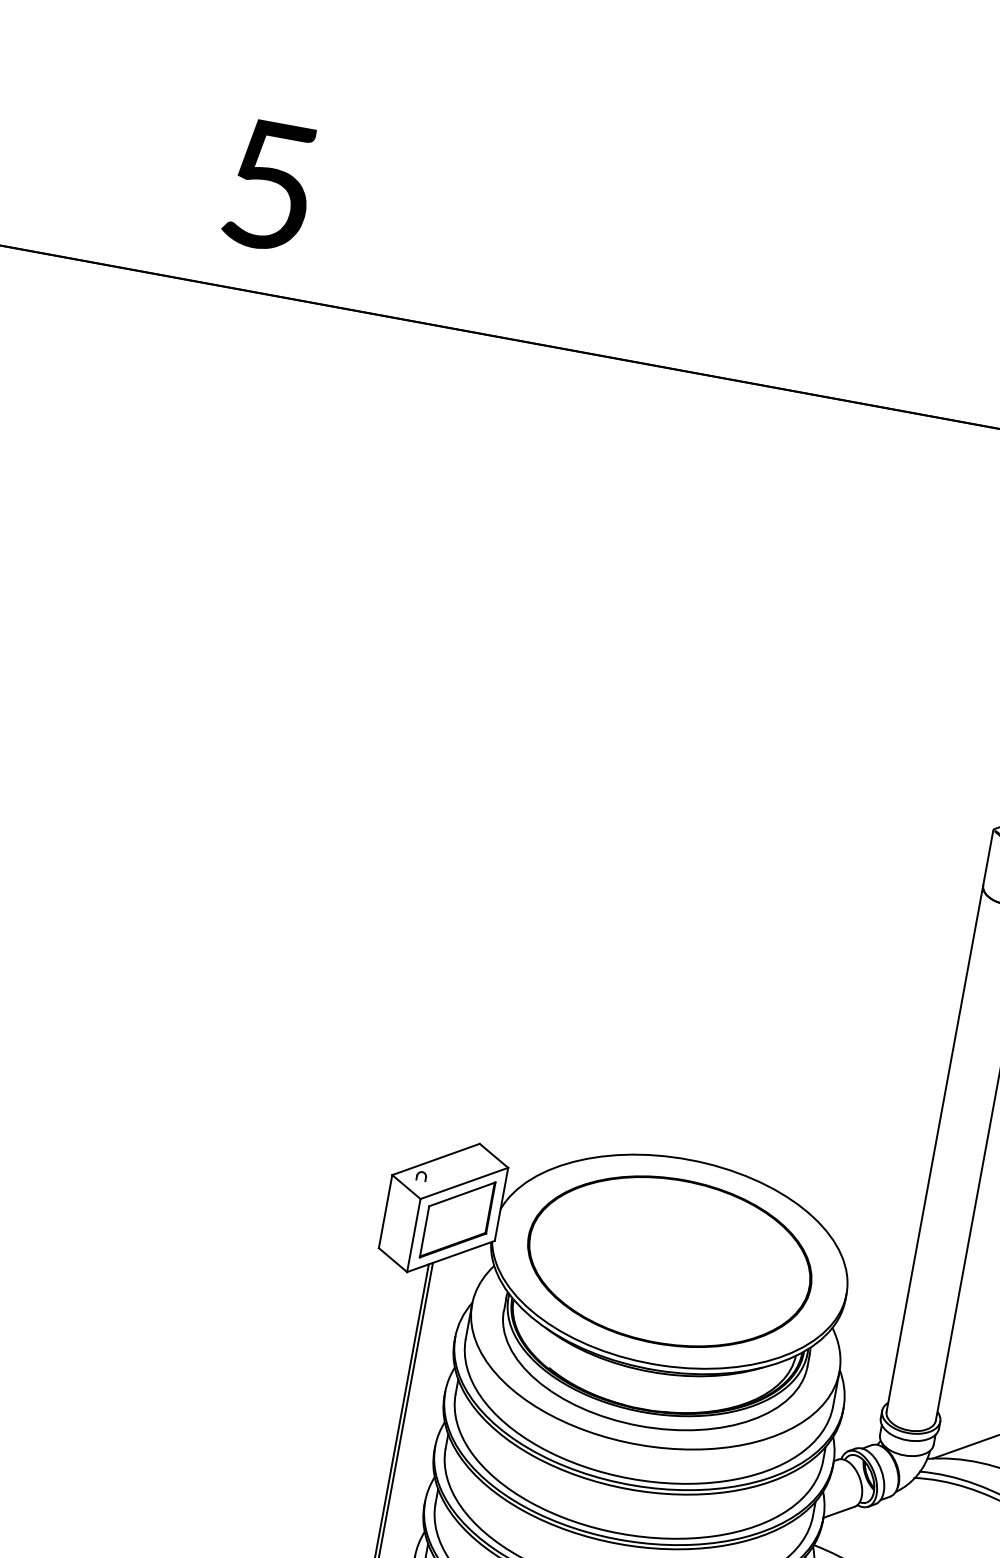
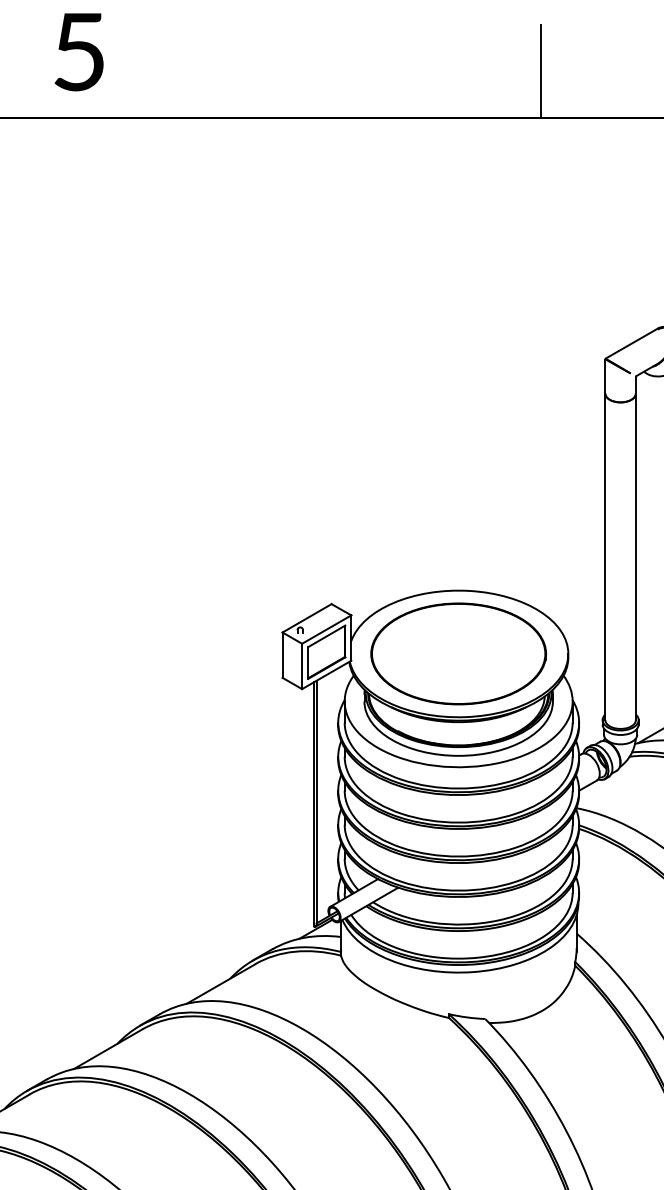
text: (268, 186) -> (78, 52), moved
line: (975, 347) -> (541, 71), added

